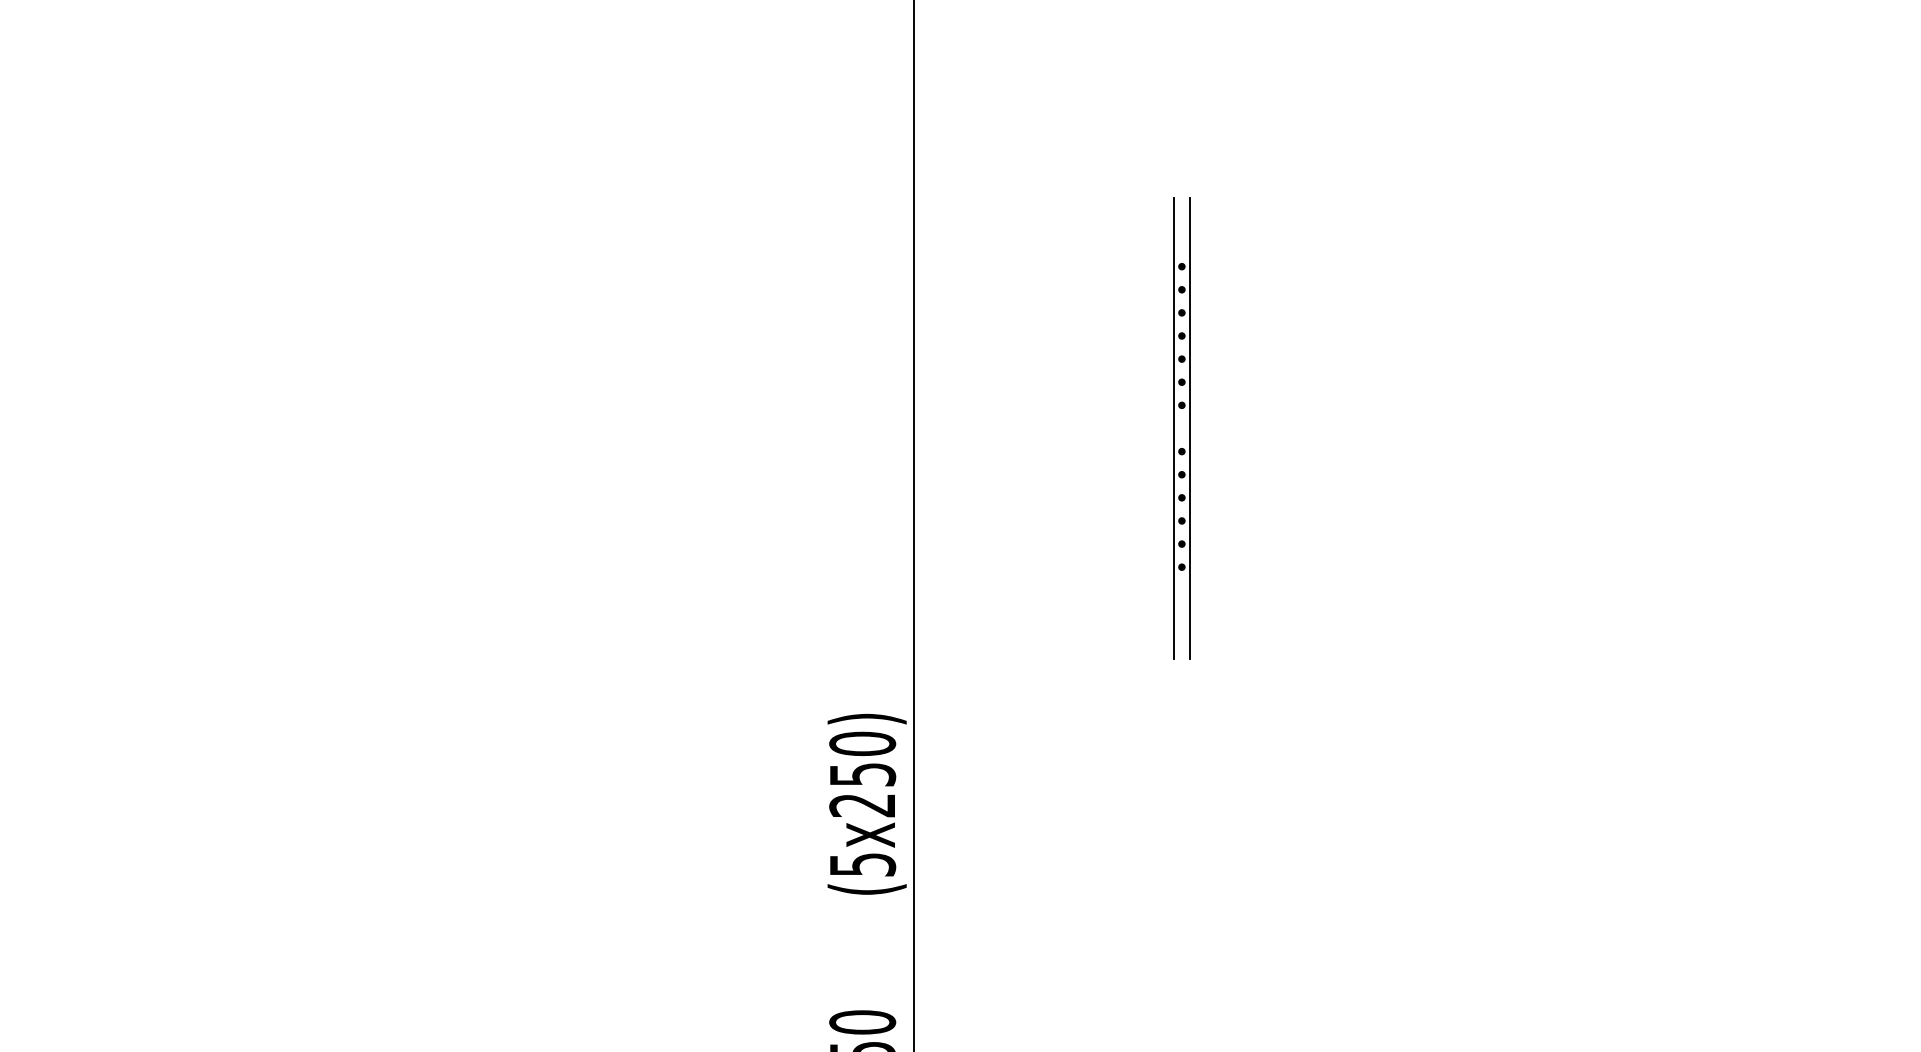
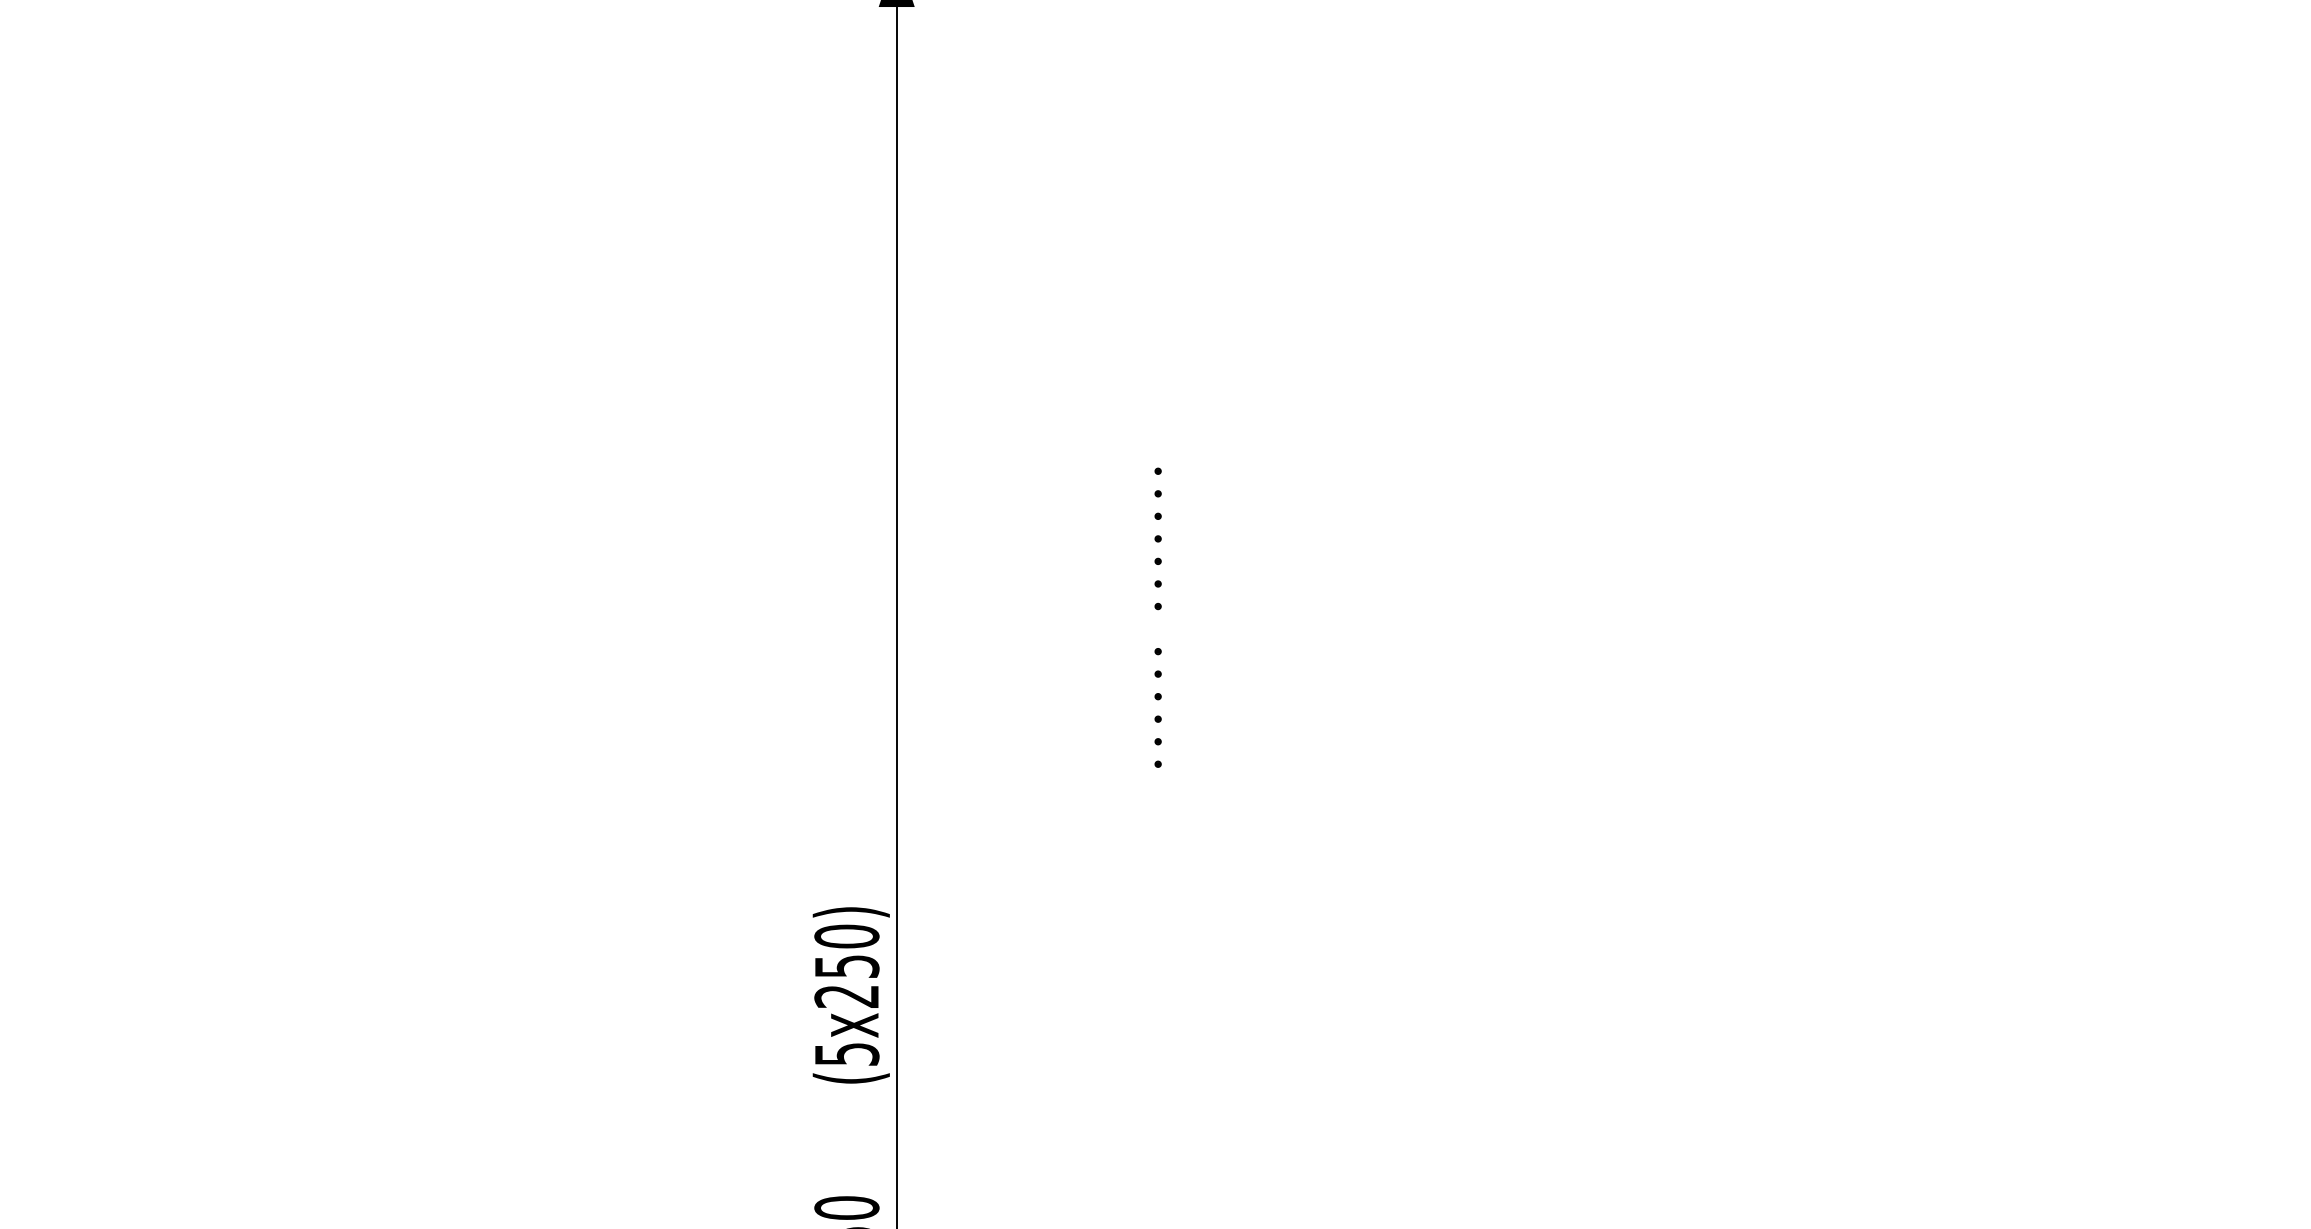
line: (1174, 428) -> (1150, 629), removed
line: (1190, 428) -> (1166, 629), removed

